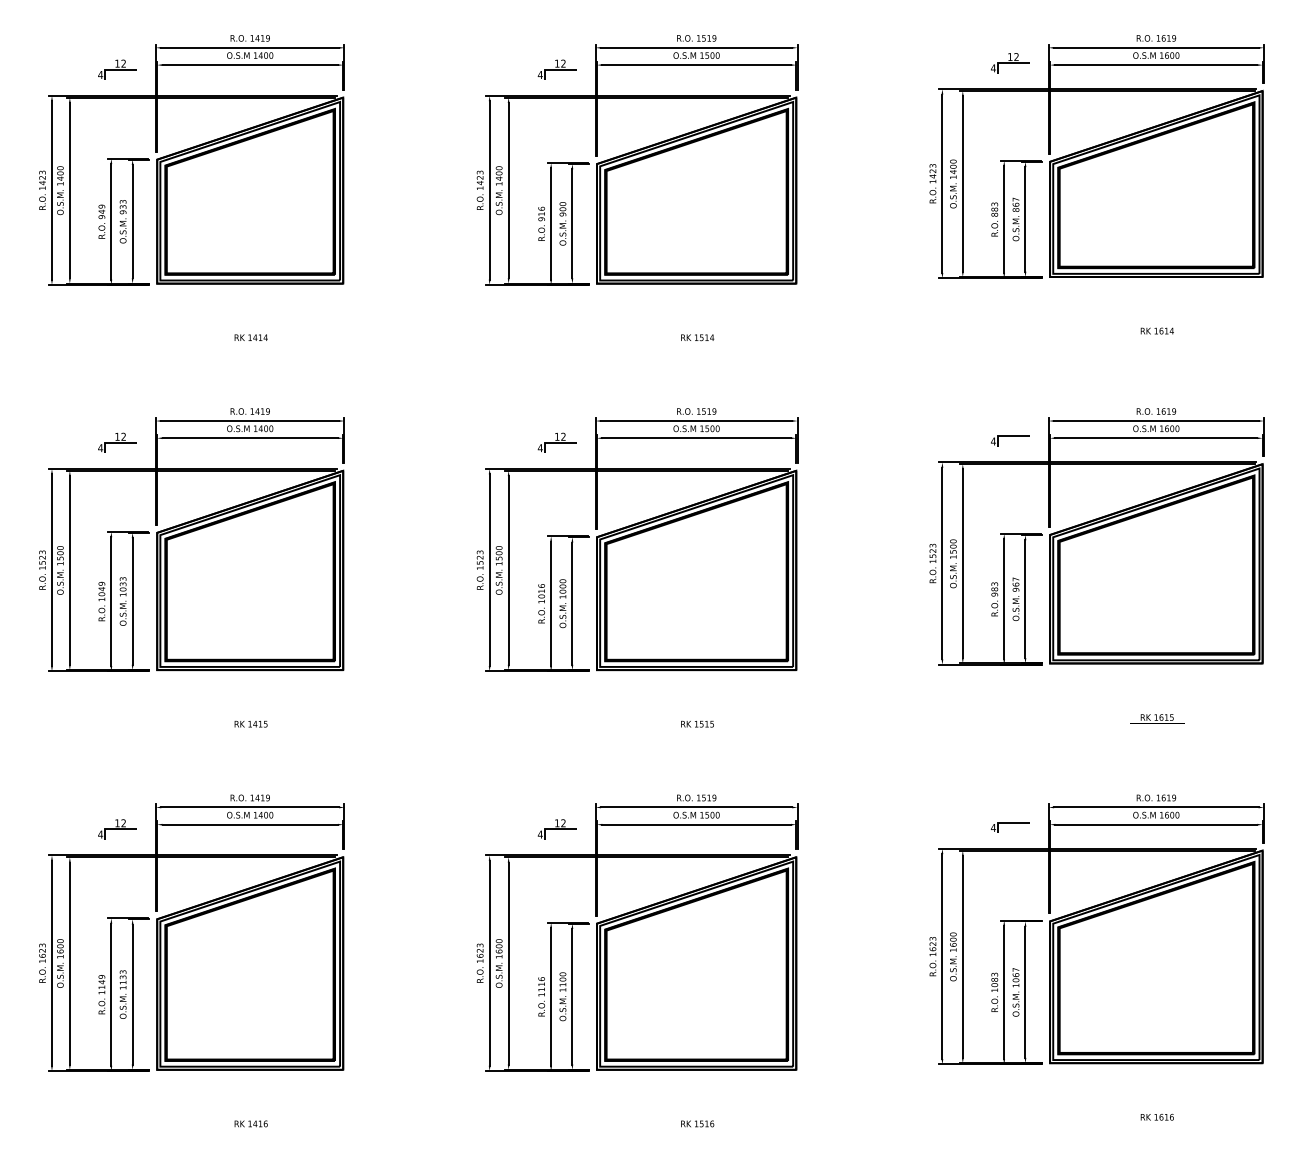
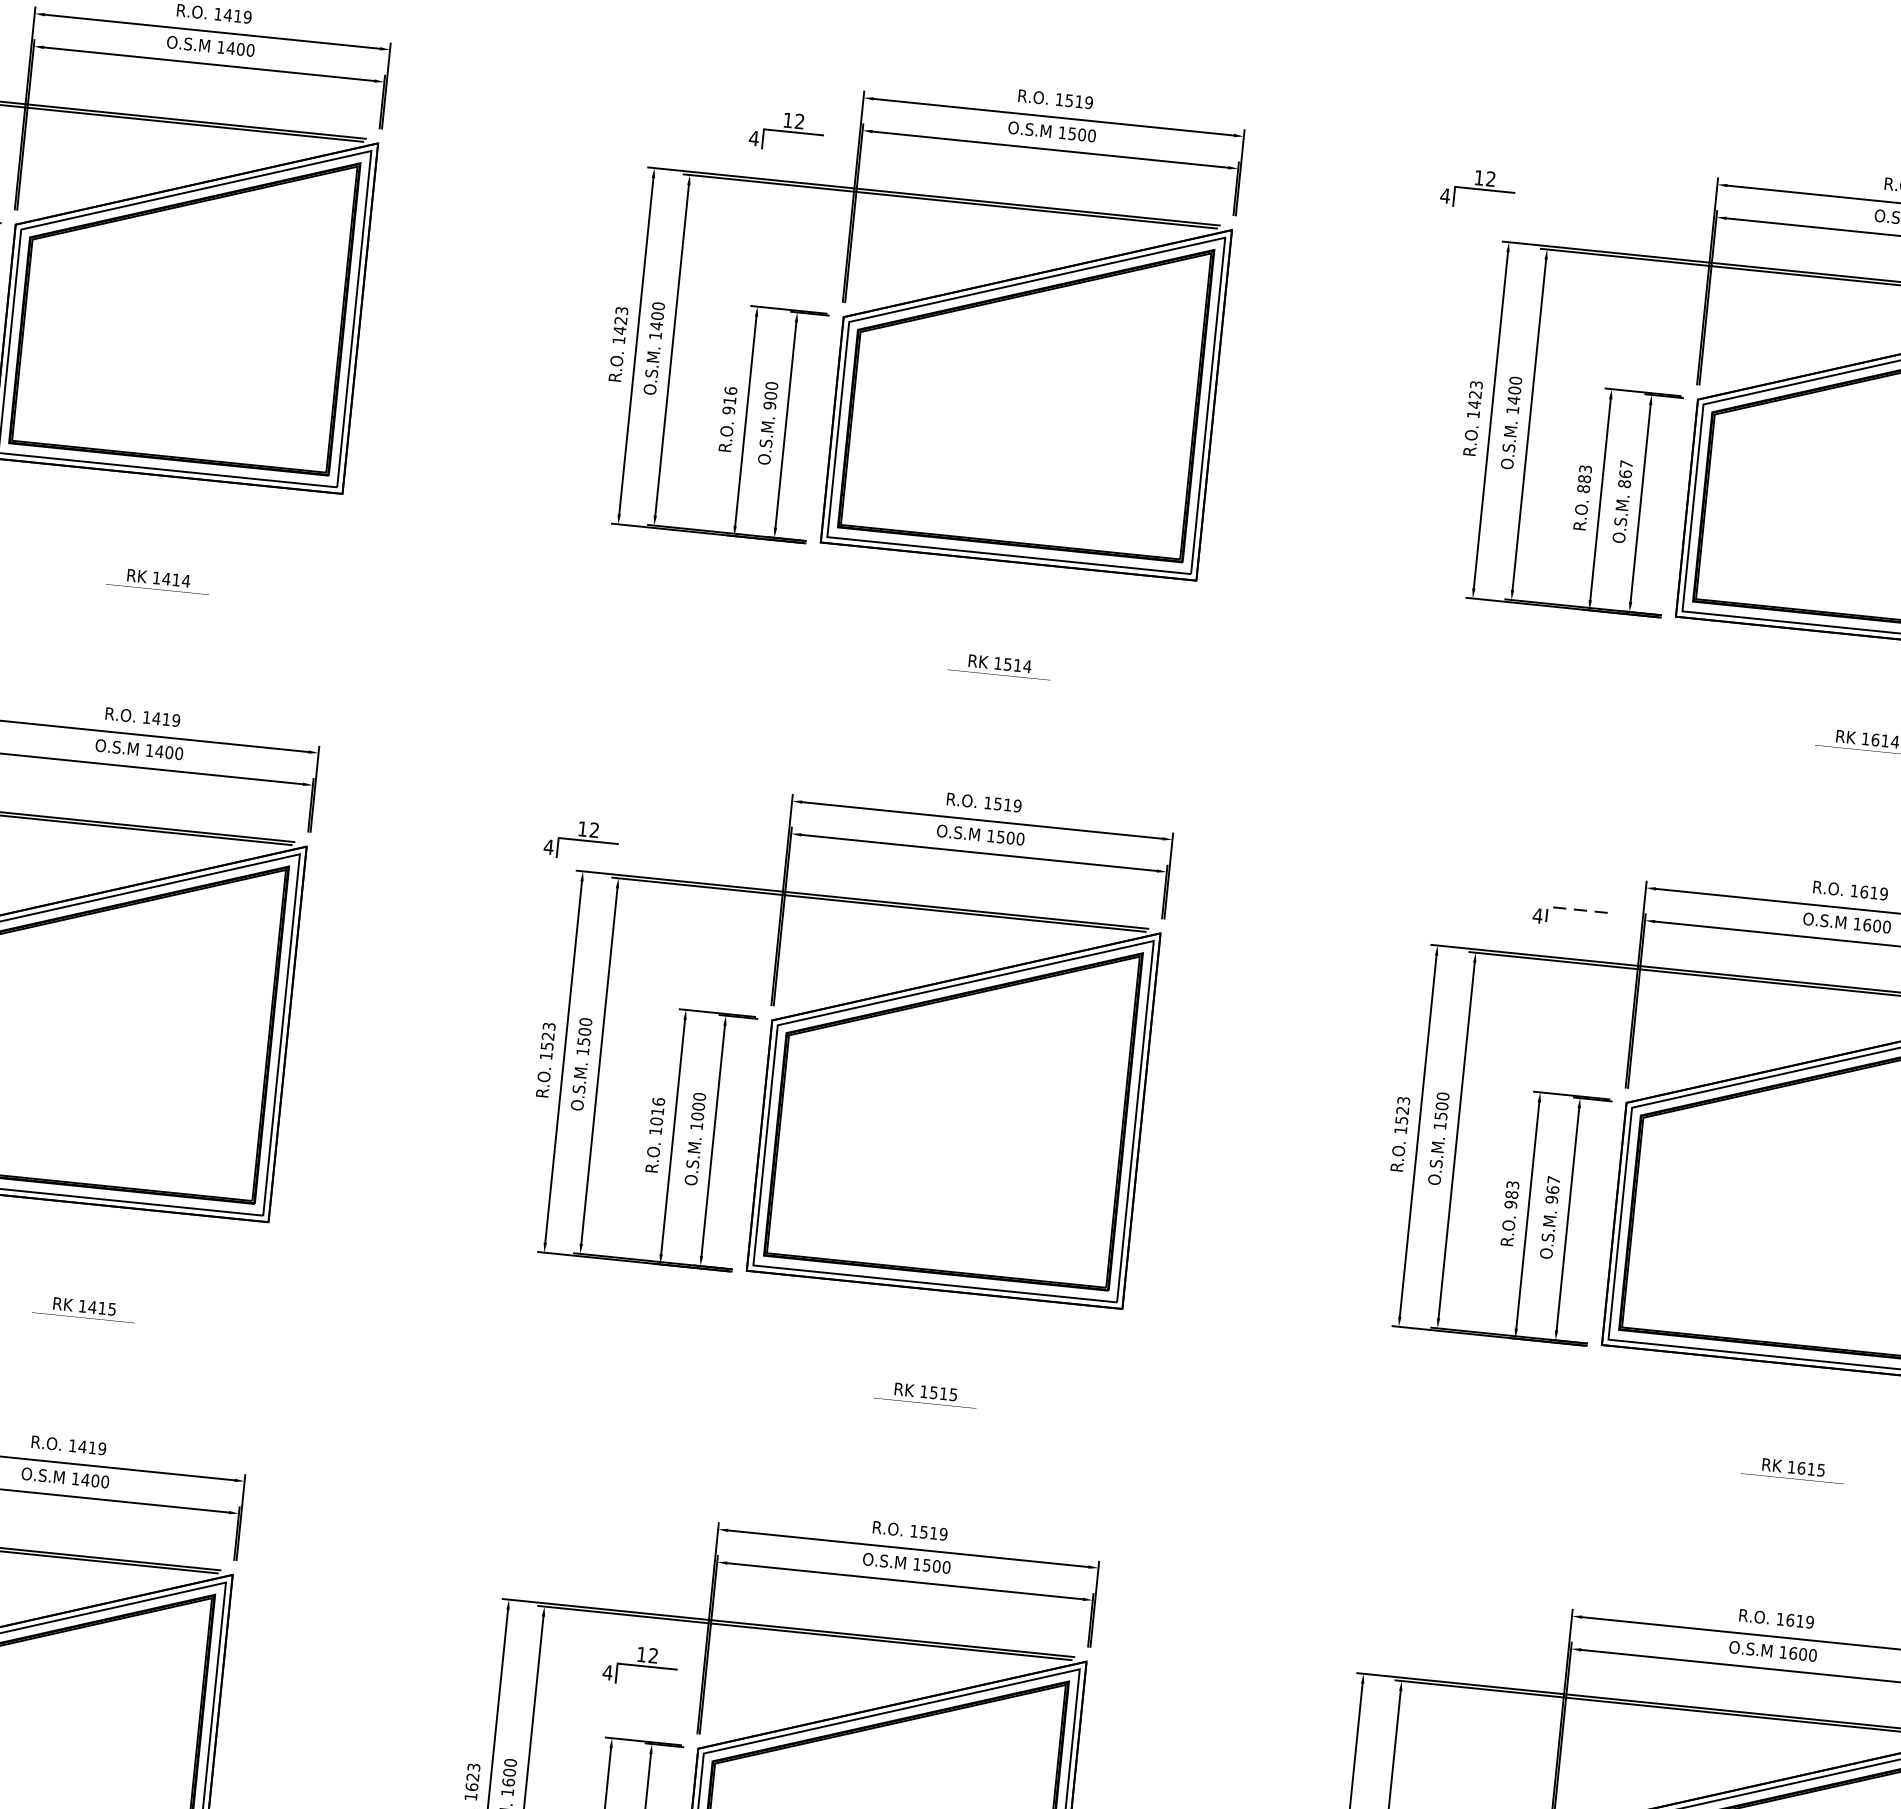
part: (1010, 63) -> (1478, 190), moved
line: (1008, 436) -> (1567, 909), solid -> dashed
part: (556, 442) -> (580, 839), moved
part: (1009, 827) -> (1494, 1646), removed
part: (556, 829) -> (639, 1666), moved

